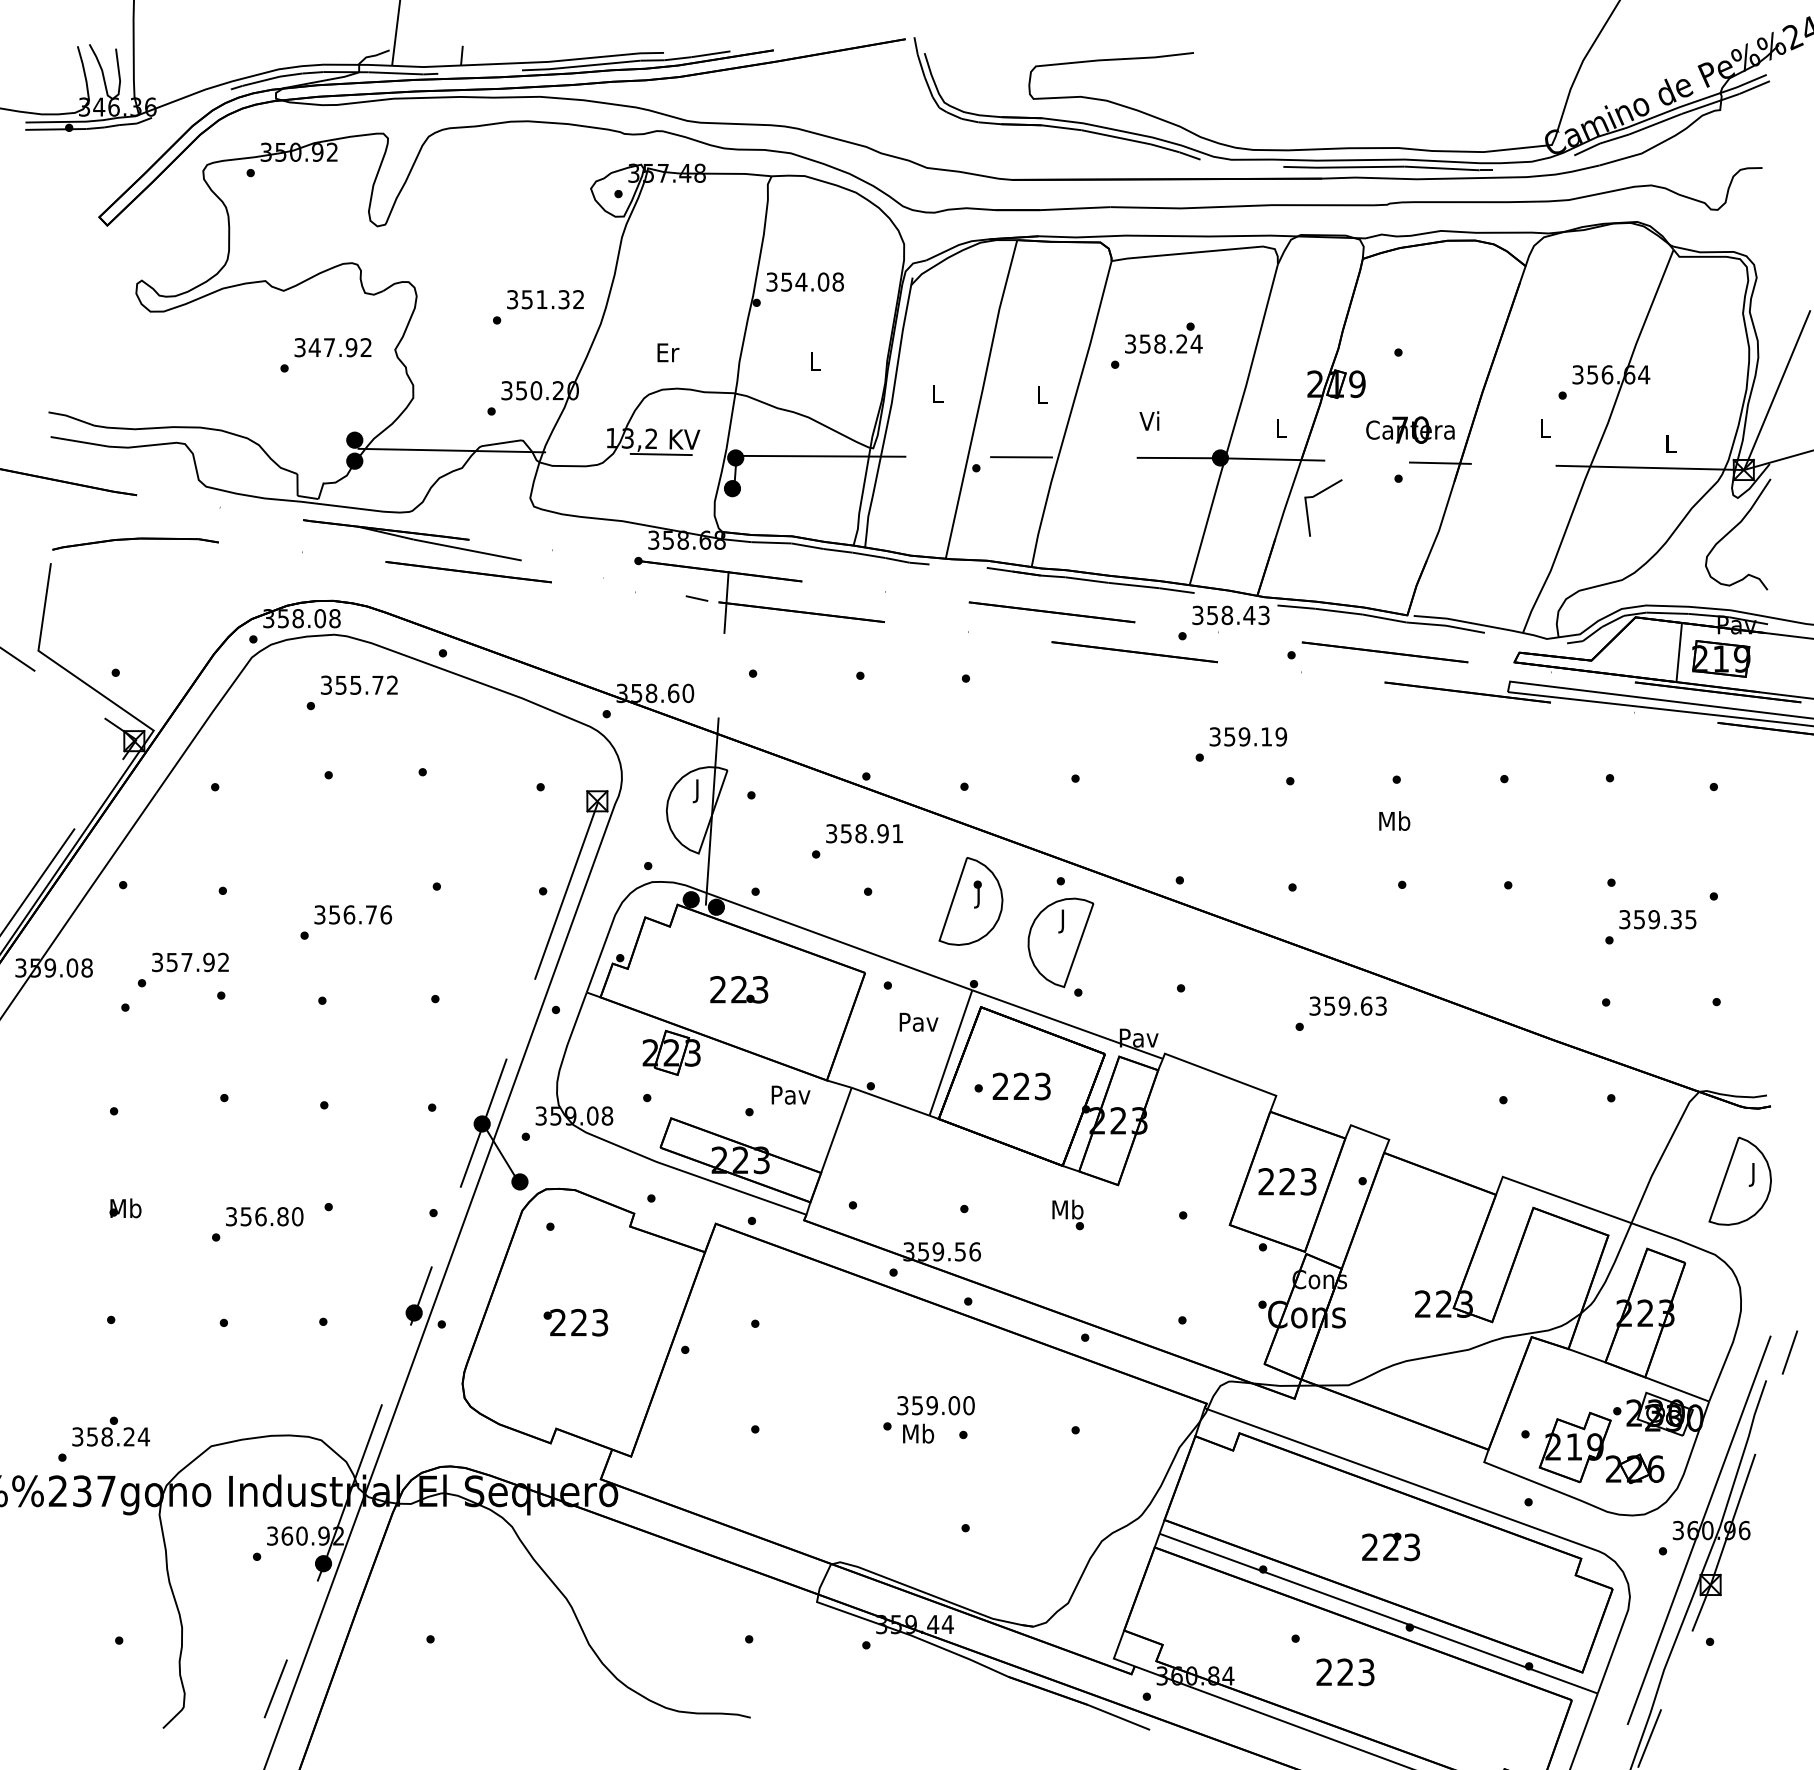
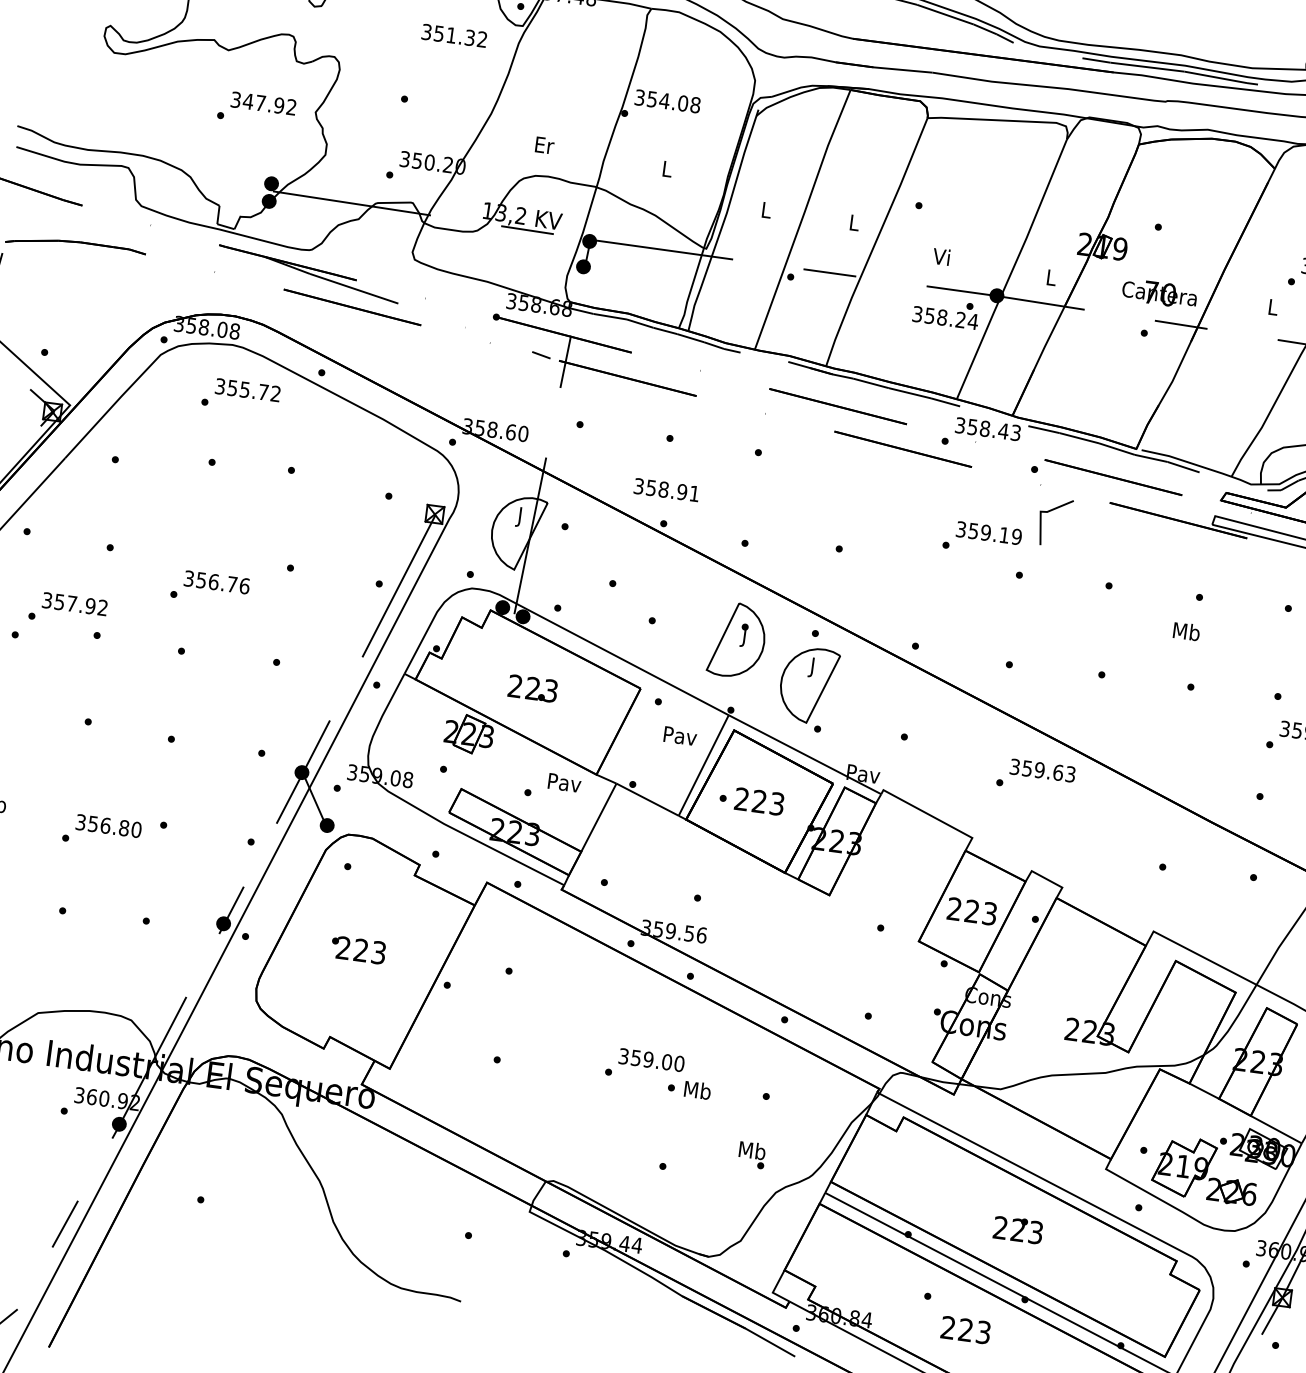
text: (545, 299) -> (454, 35), moved
text: (1163, 337) -> (946, 312), moved
line: (1317, 495) -> (1051, 511), moved
text: (1394, 820) -> (1186, 631), moved
text: (864, 833) -> (666, 489), moved
text: (1067, 1214) -> (751, 1154), moved
text: (918, 1433) -> (697, 1090), moved

